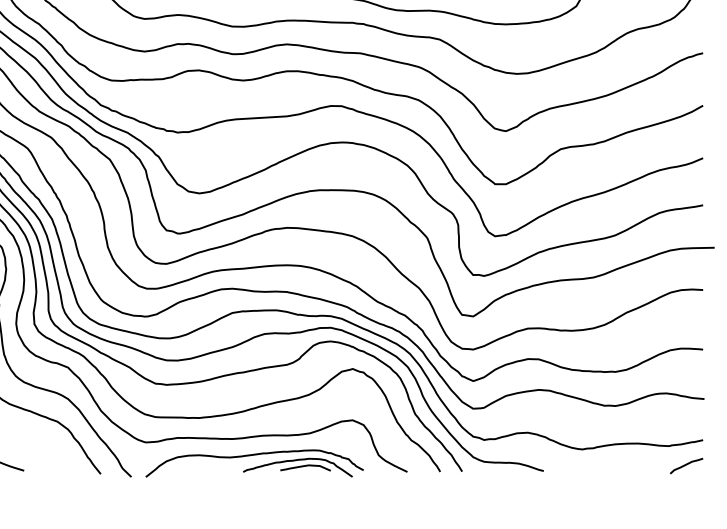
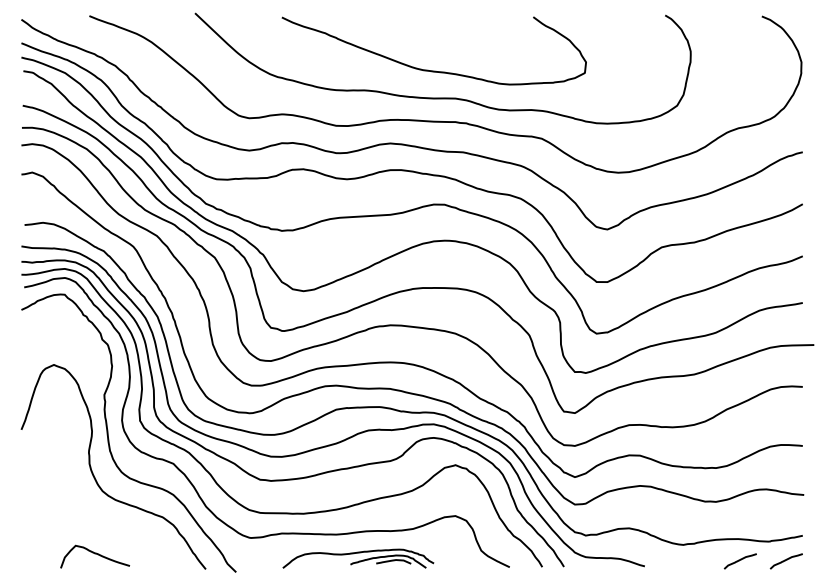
part: (254, 463) -> (358, 558), size x0.7
curve: (639, 466) -> (739, 561), added

